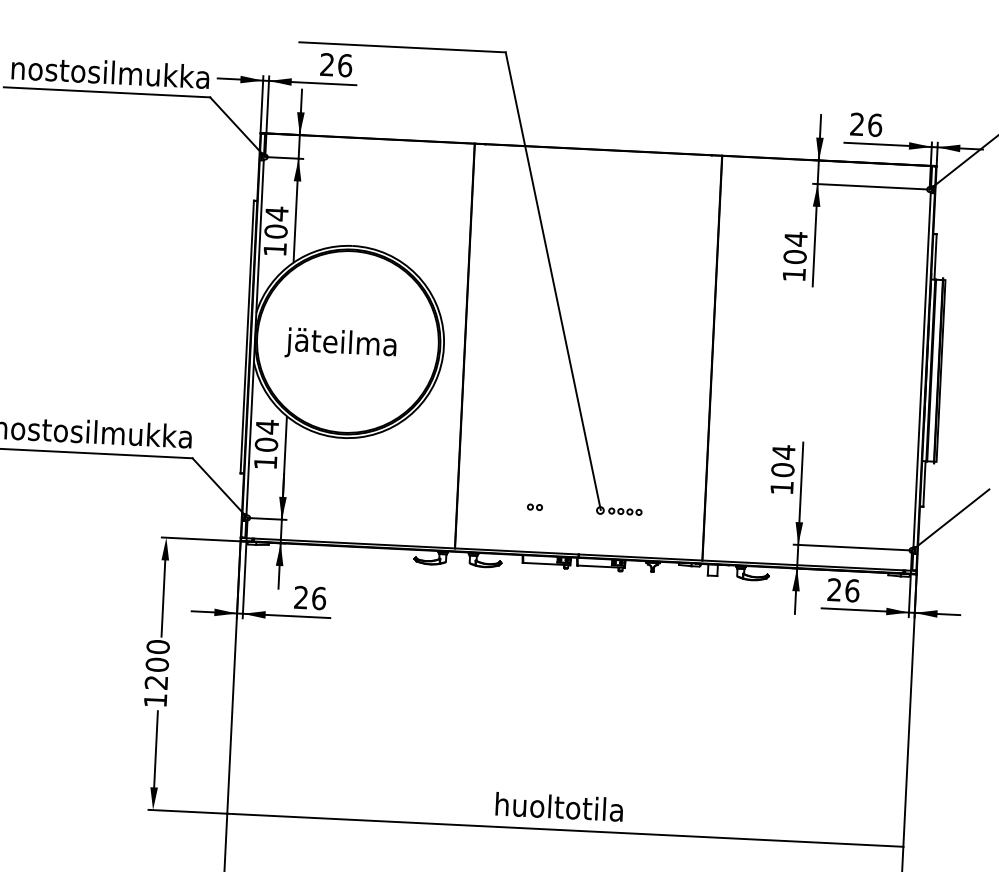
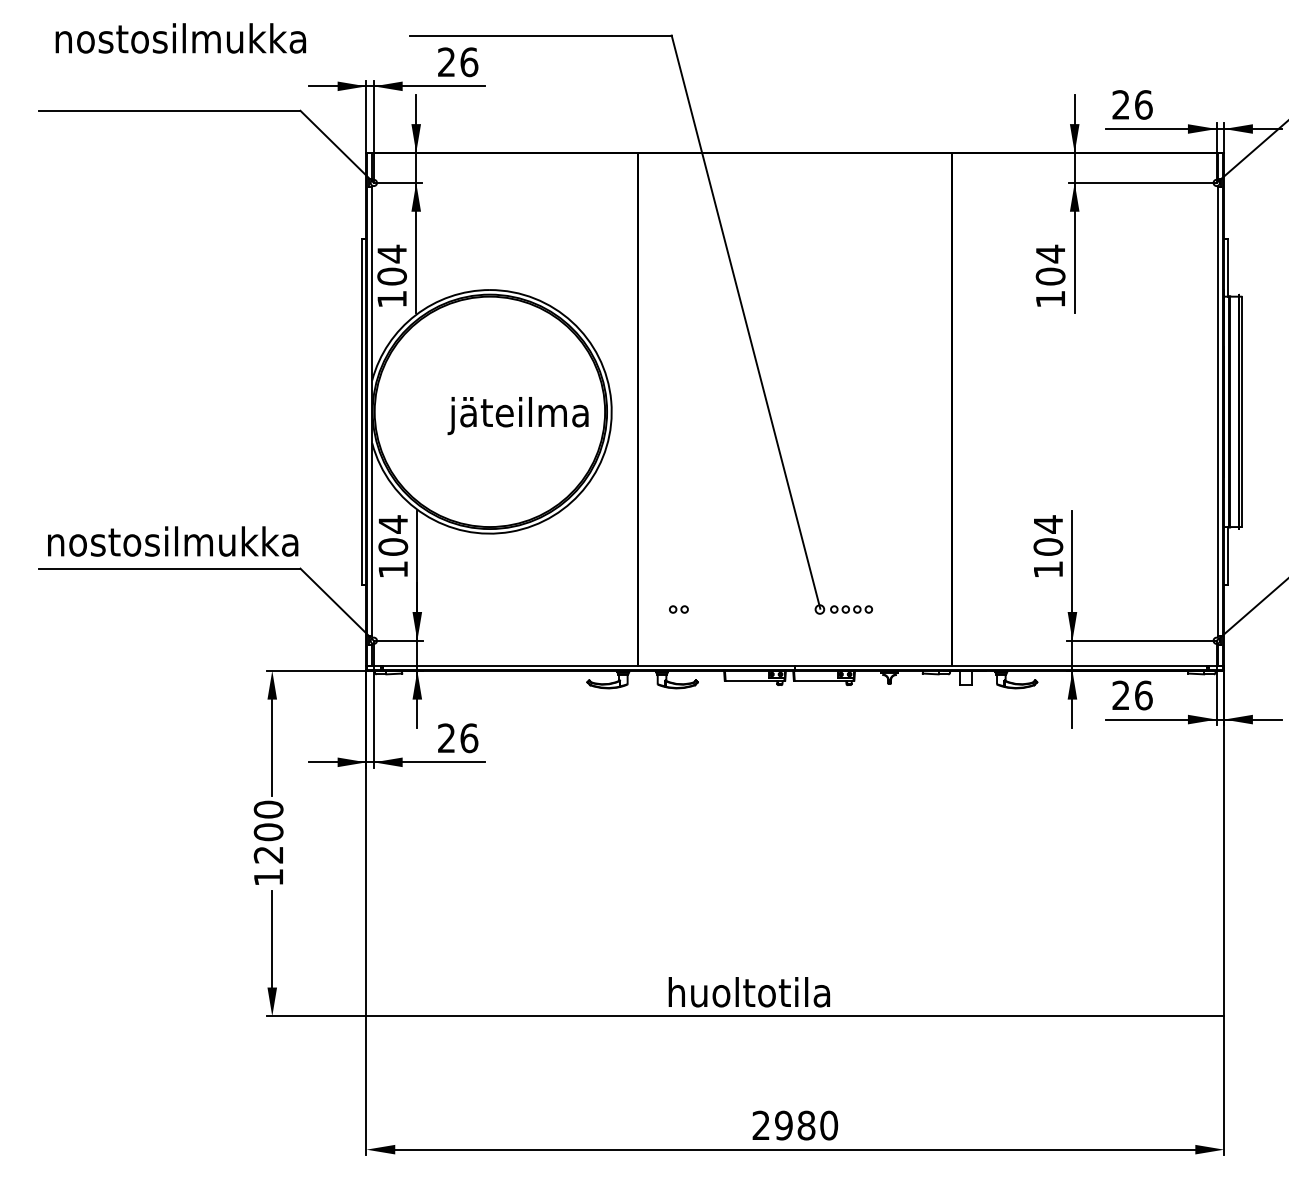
text: (110, 72) -> (180, 38), moved
text: (340, 345) -> (517, 416), moved
part: (534, 507) -> (678, 609), moved
text: (558, 807) -> (748, 992), moved

